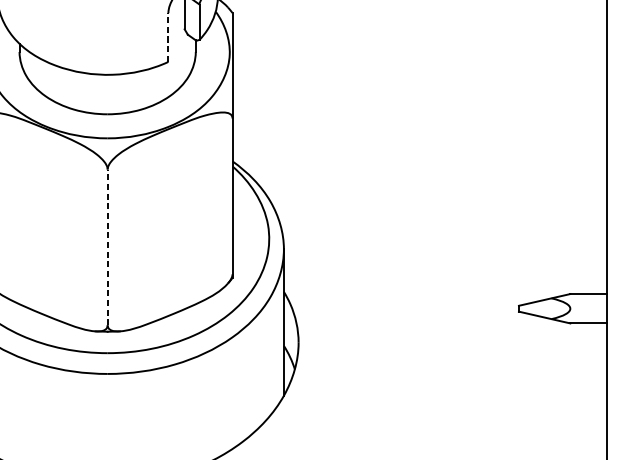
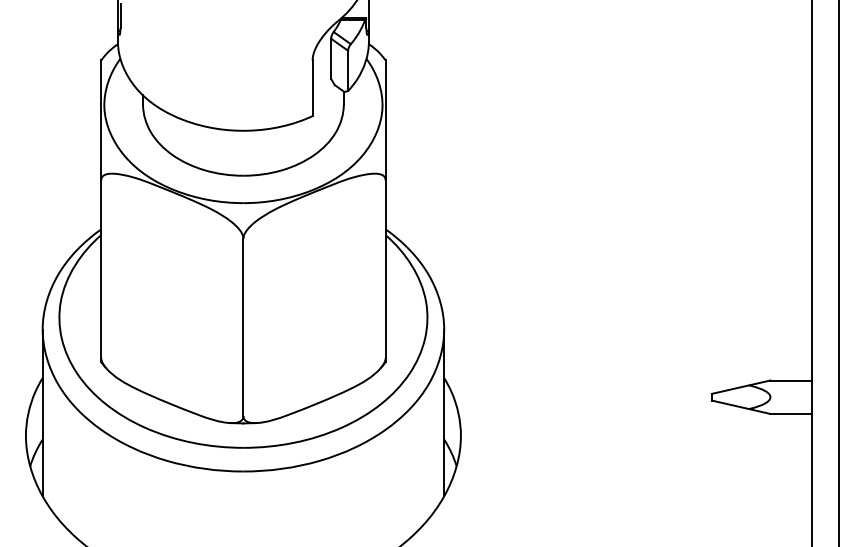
line: (168, 37) -> (312, 88), dashed -> solid
line: (107, 247) -> (243, 327), dashed -> solid

